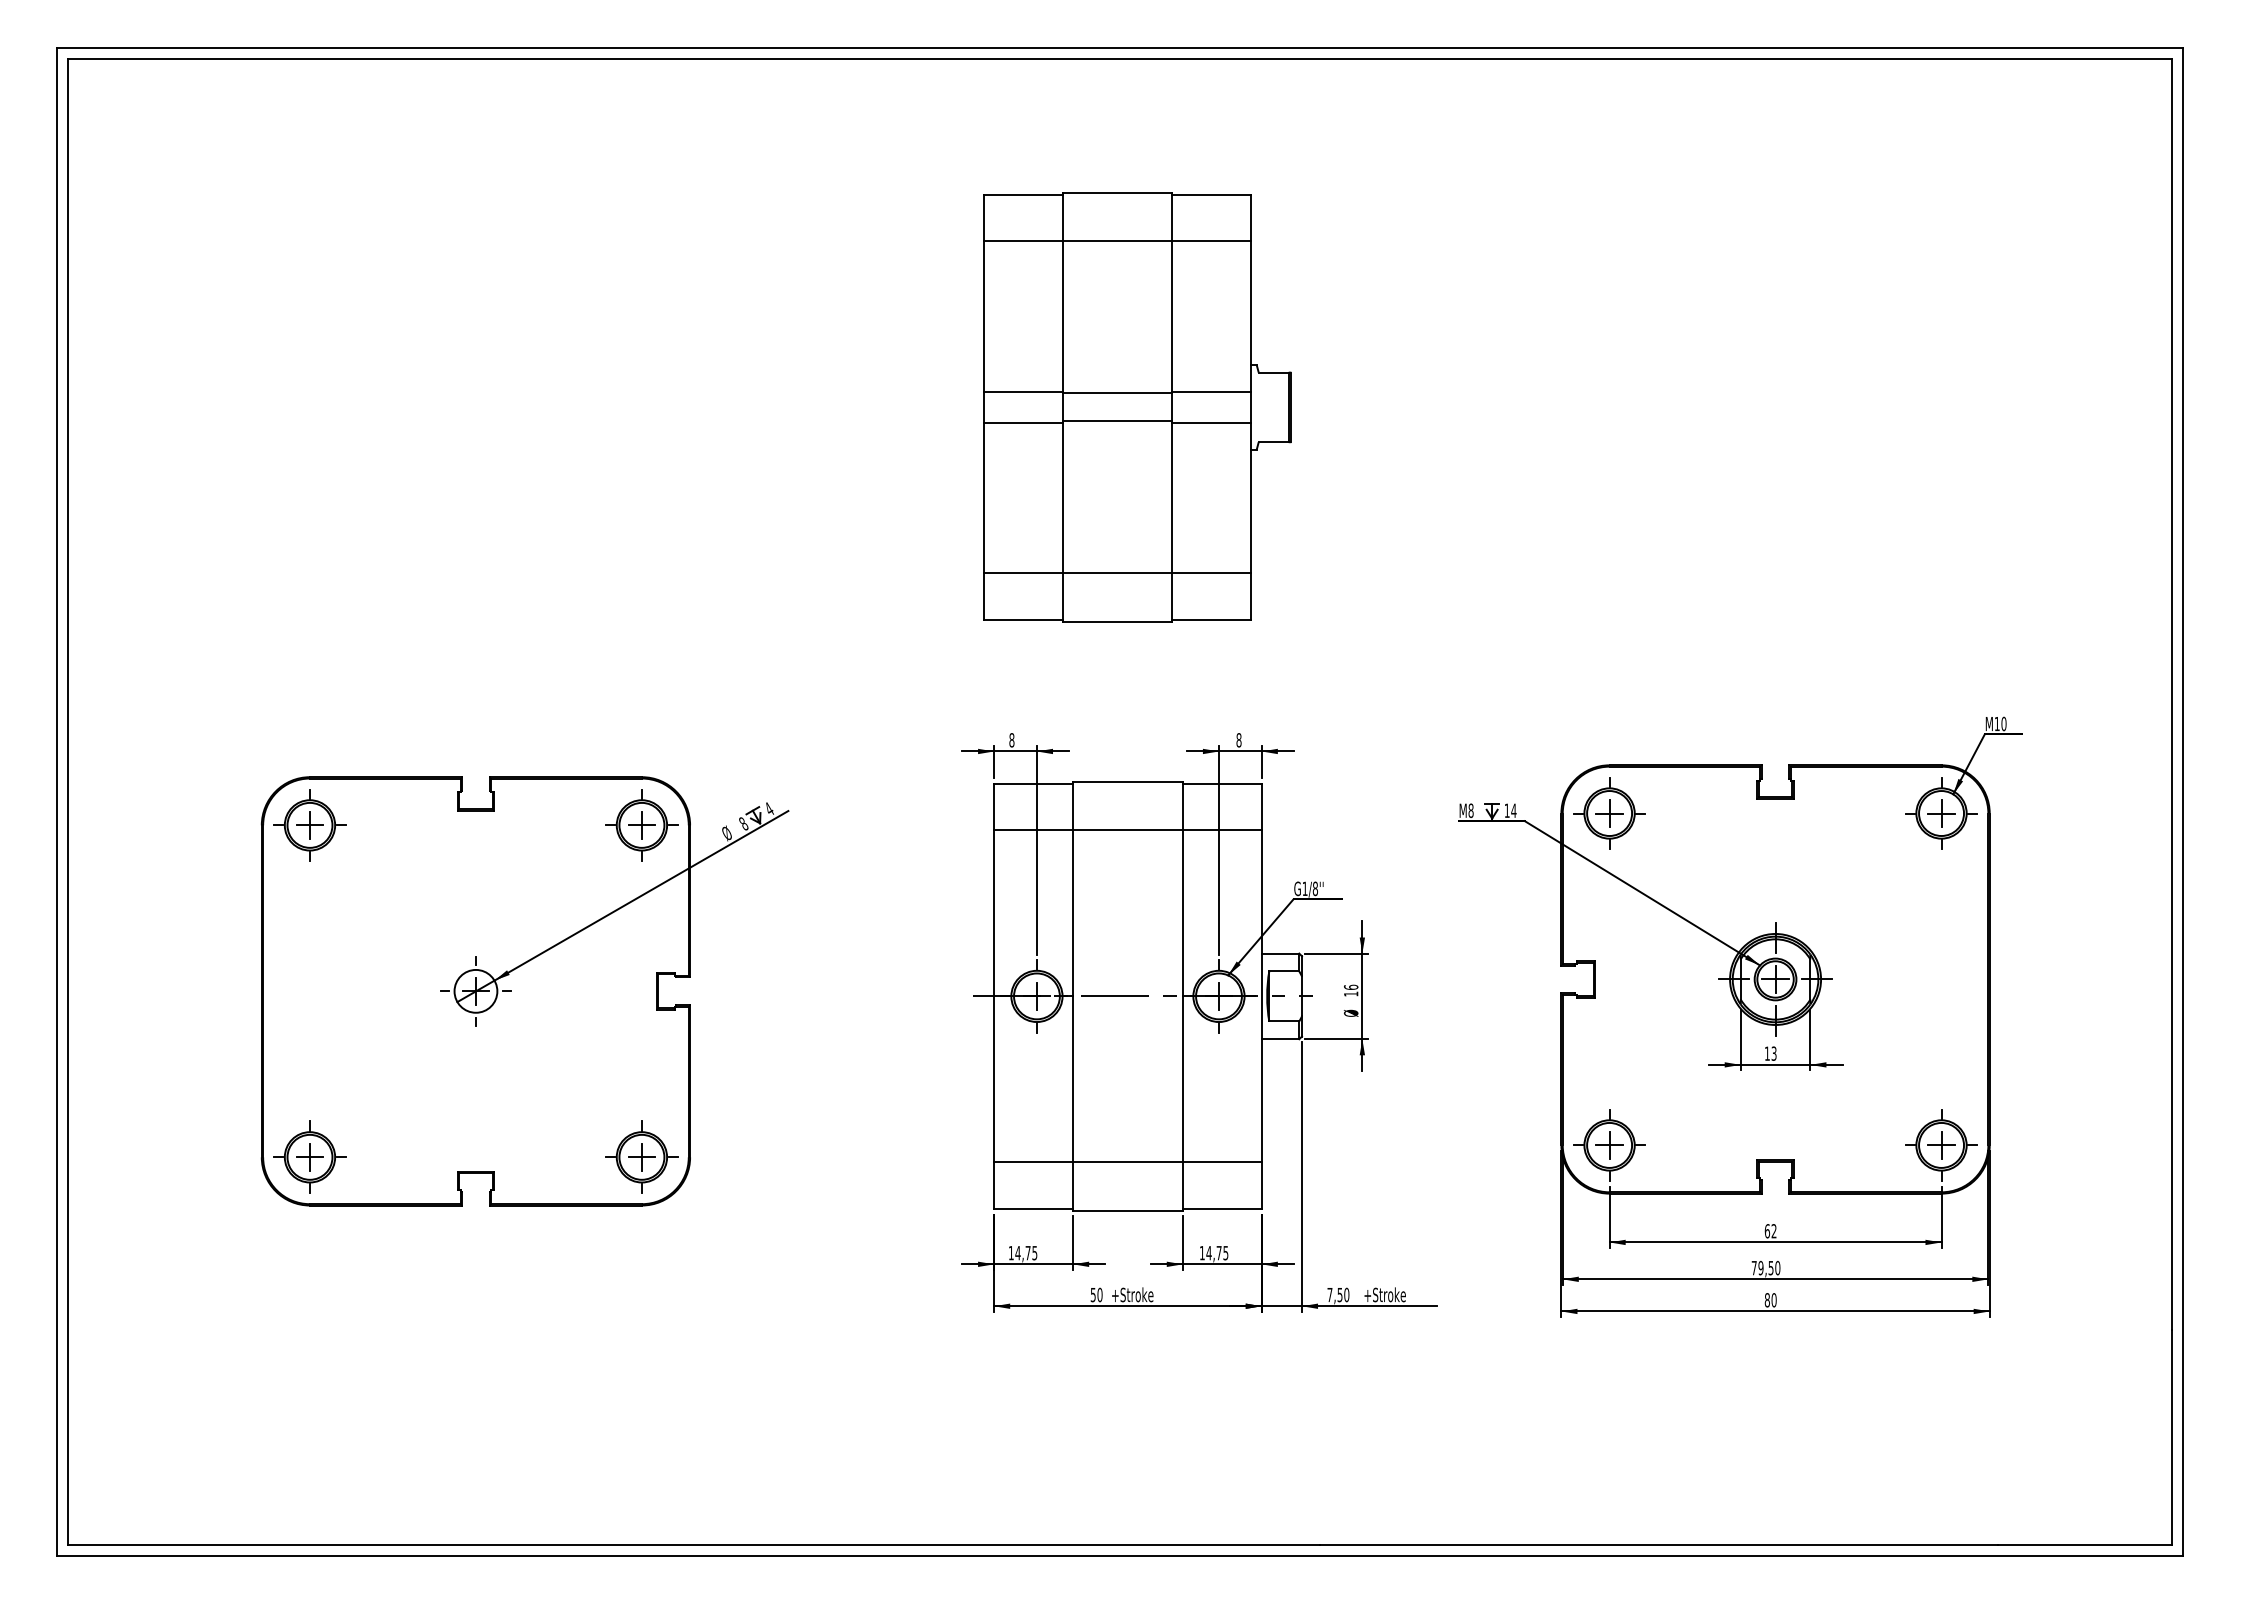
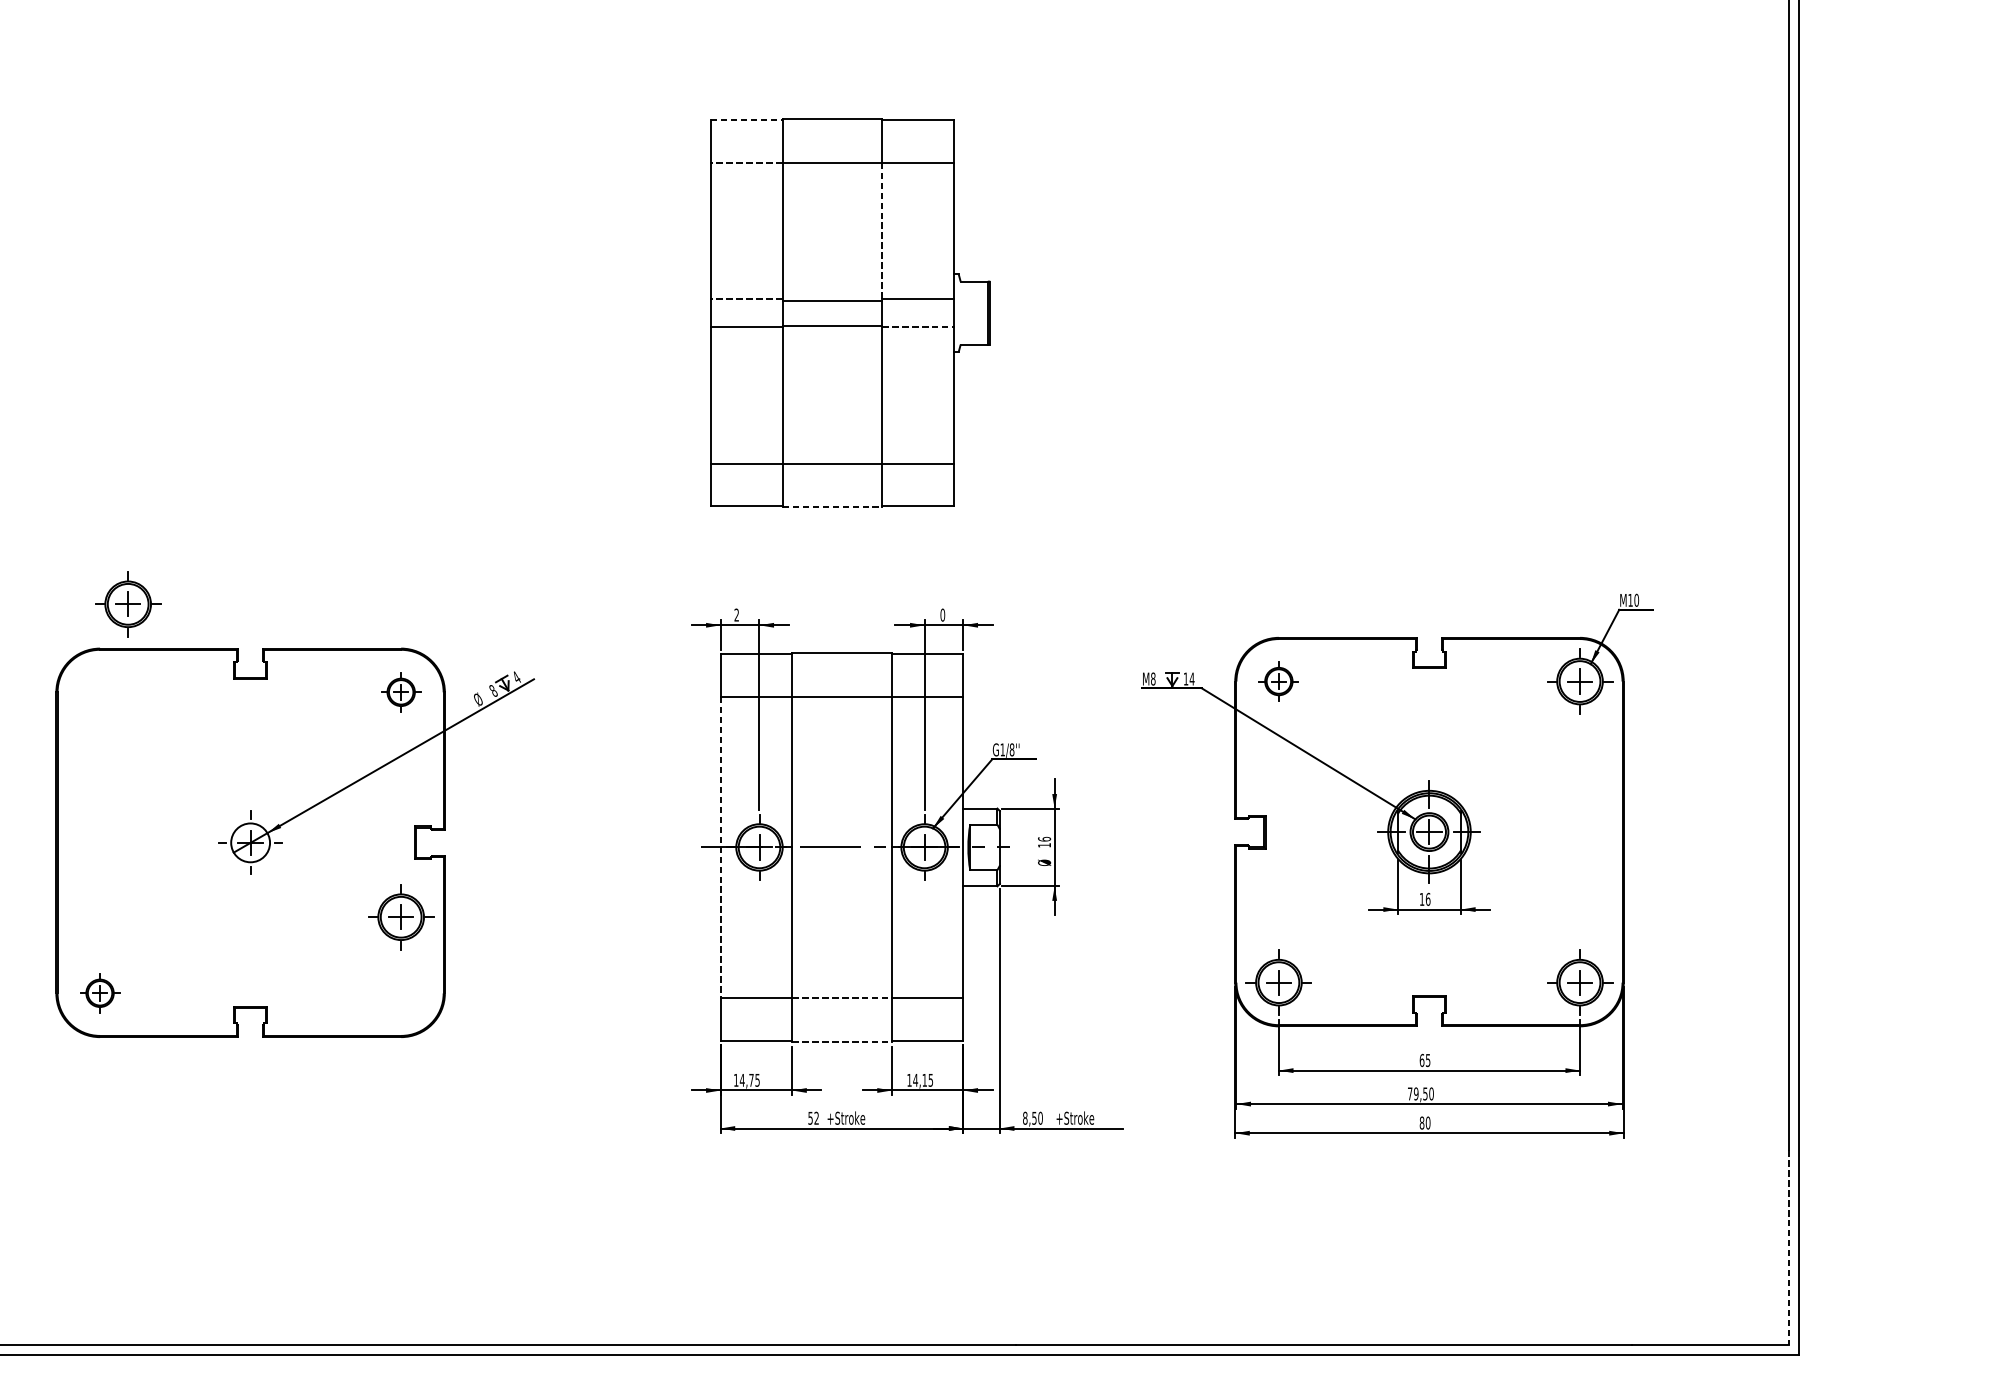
line: (1023, 194) -> (747, 120), solid -> dashed
line: (1022, 241) -> (746, 162), solid -> dashed
line: (1172, 317) -> (882, 231), solid -> dashed
line: (1022, 392) -> (746, 299), solid -> dashed
line: (1212, 422) -> (918, 326), solid -> dashed
line: (1117, 621) -> (832, 507), solid -> dashed
text: (1011, 740) -> (736, 615), 8 -> 2
text: (1238, 740) -> (942, 615), 8 -> 0
part: (1609, 813) -> (1278, 681), size x0.6
part: (309, 825) -> (127, 604), moved
part: (641, 825) -> (400, 692), size x0.6
line: (994, 996) -> (720, 847), solid -> dashed
text: (1773, 1053) -> (1427, 899), 13 -> 16
part: (309, 1156) -> (99, 992), size x0.6
part: (641, 1156) -> (400, 916), moved
line: (1127, 1162) -> (841, 998), solid -> dashed
line: (1127, 1210) -> (841, 1041), solid -> dashed
text: (1773, 1231) -> (1427, 1060), 62 -> 65
text: (1218, 1253) -> (924, 1080), 14,75 -> 14,15
text: (1099, 1294) -> (816, 1117), 50 -> 52
text: (1329, 1294) -> (1024, 1117), 7,50 -> 8,50
line: (2171, 1438) -> (1788, 1248), solid -> dashed

